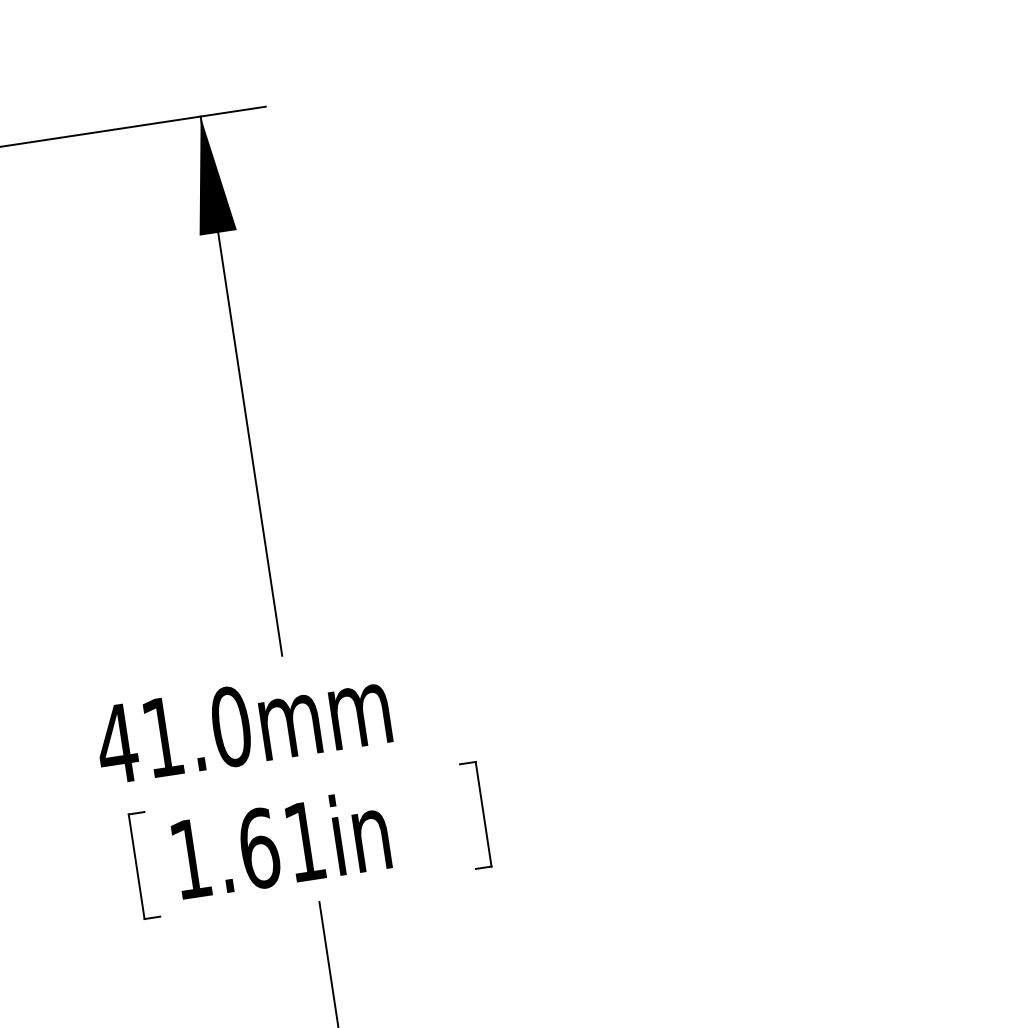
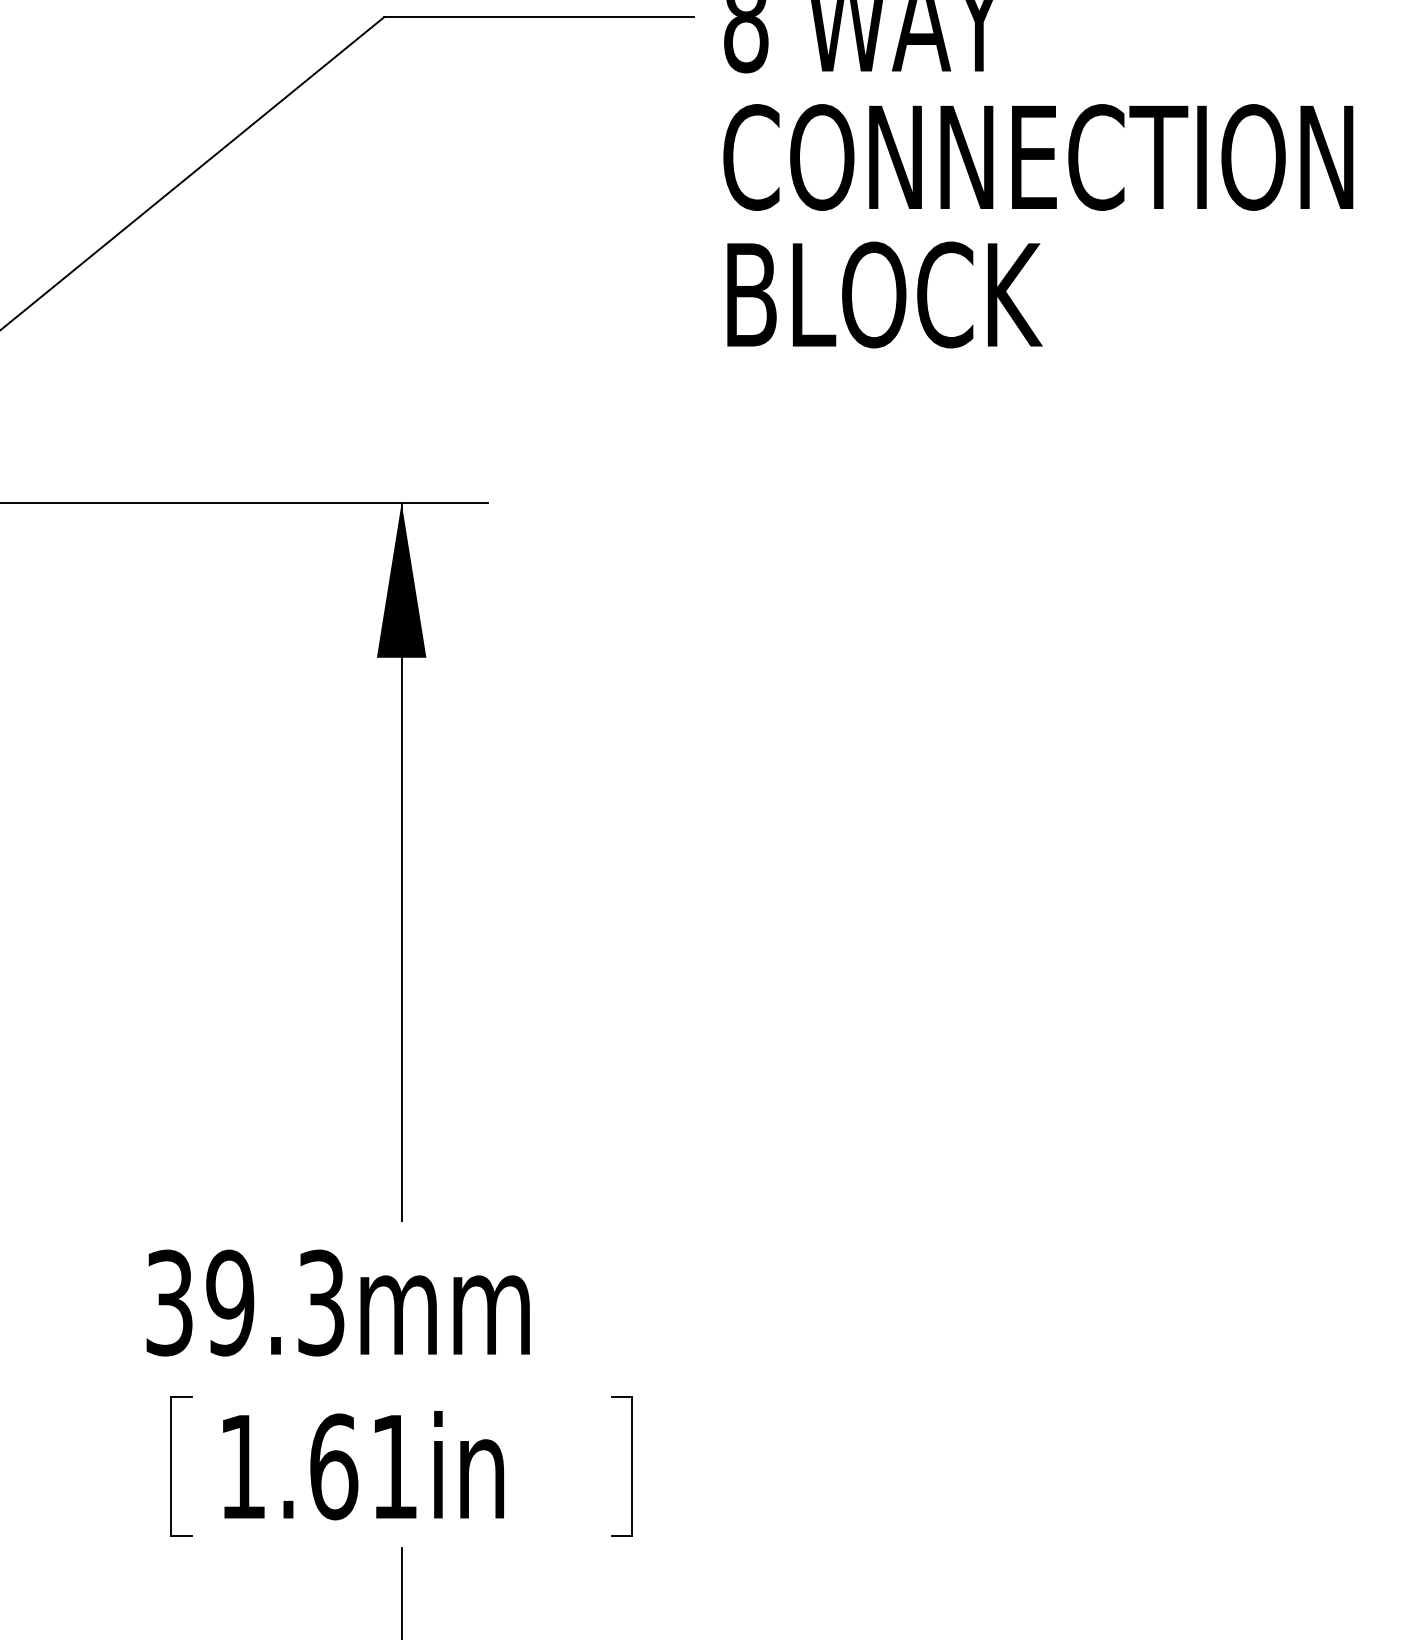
text: (173, 735) -> (244, 1302), 41.0mm -> 39.3mm

